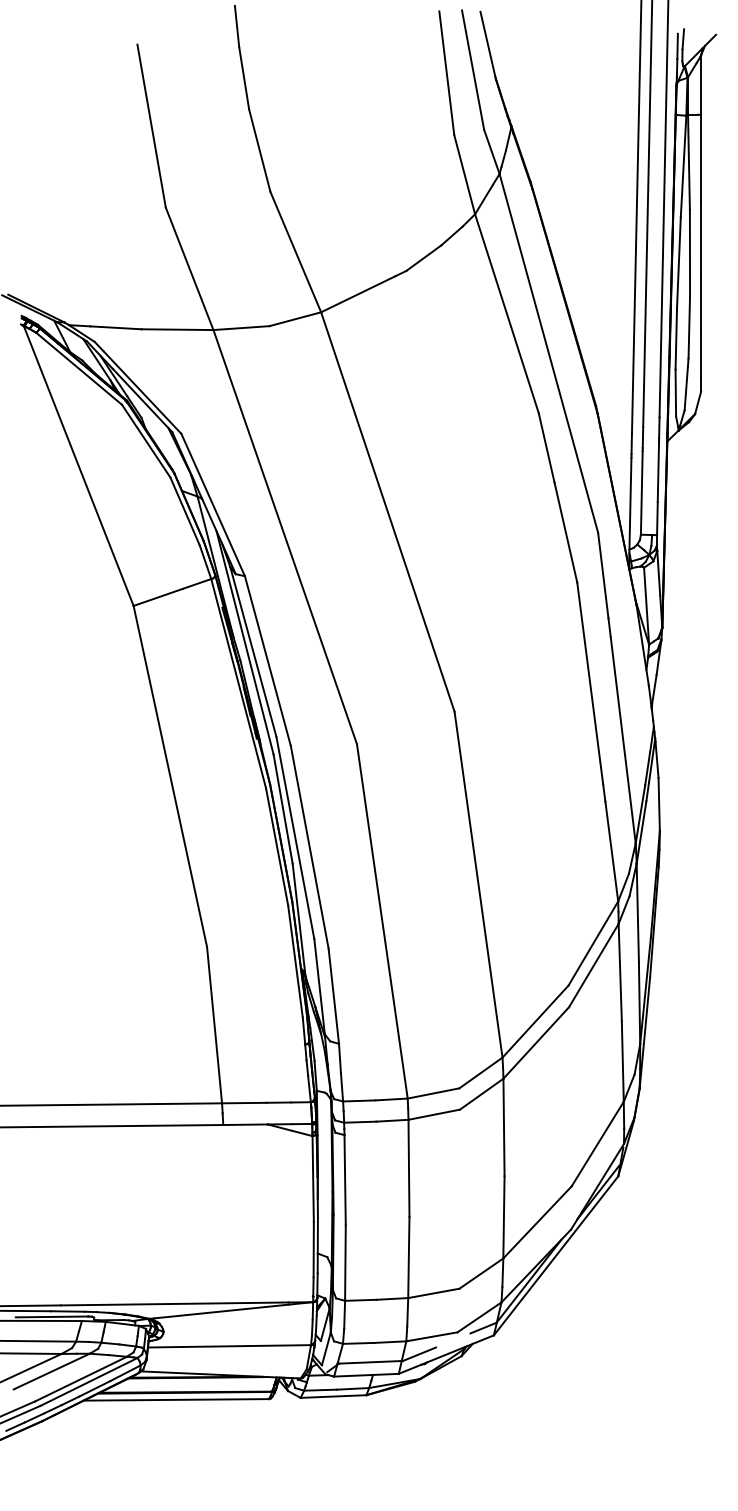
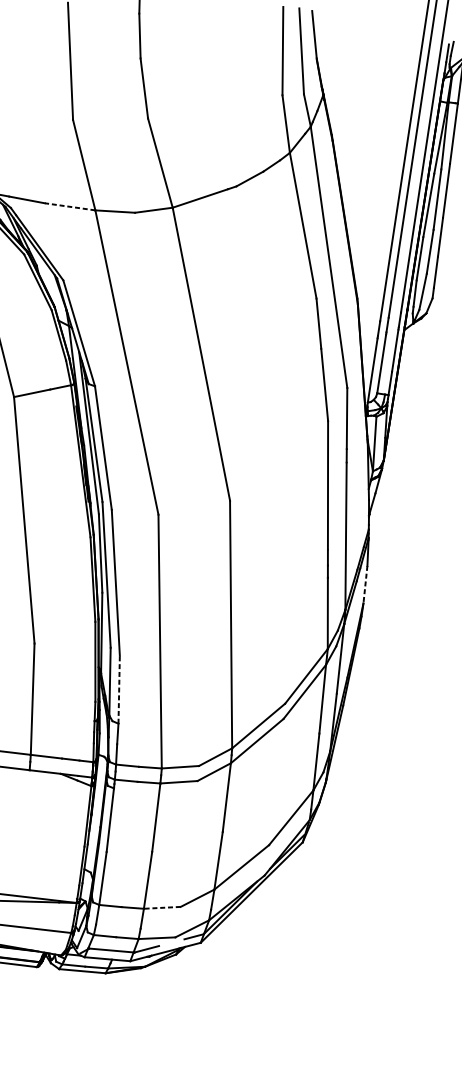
line: (177, 329) -> (70, 206), solid -> dashed
line: (659, 804) -> (365, 584), solid -> dashed
line: (333, 996) -> (118, 689), solid -> dashed
line: (433, 1293) -> (162, 907), solid -> dashed

